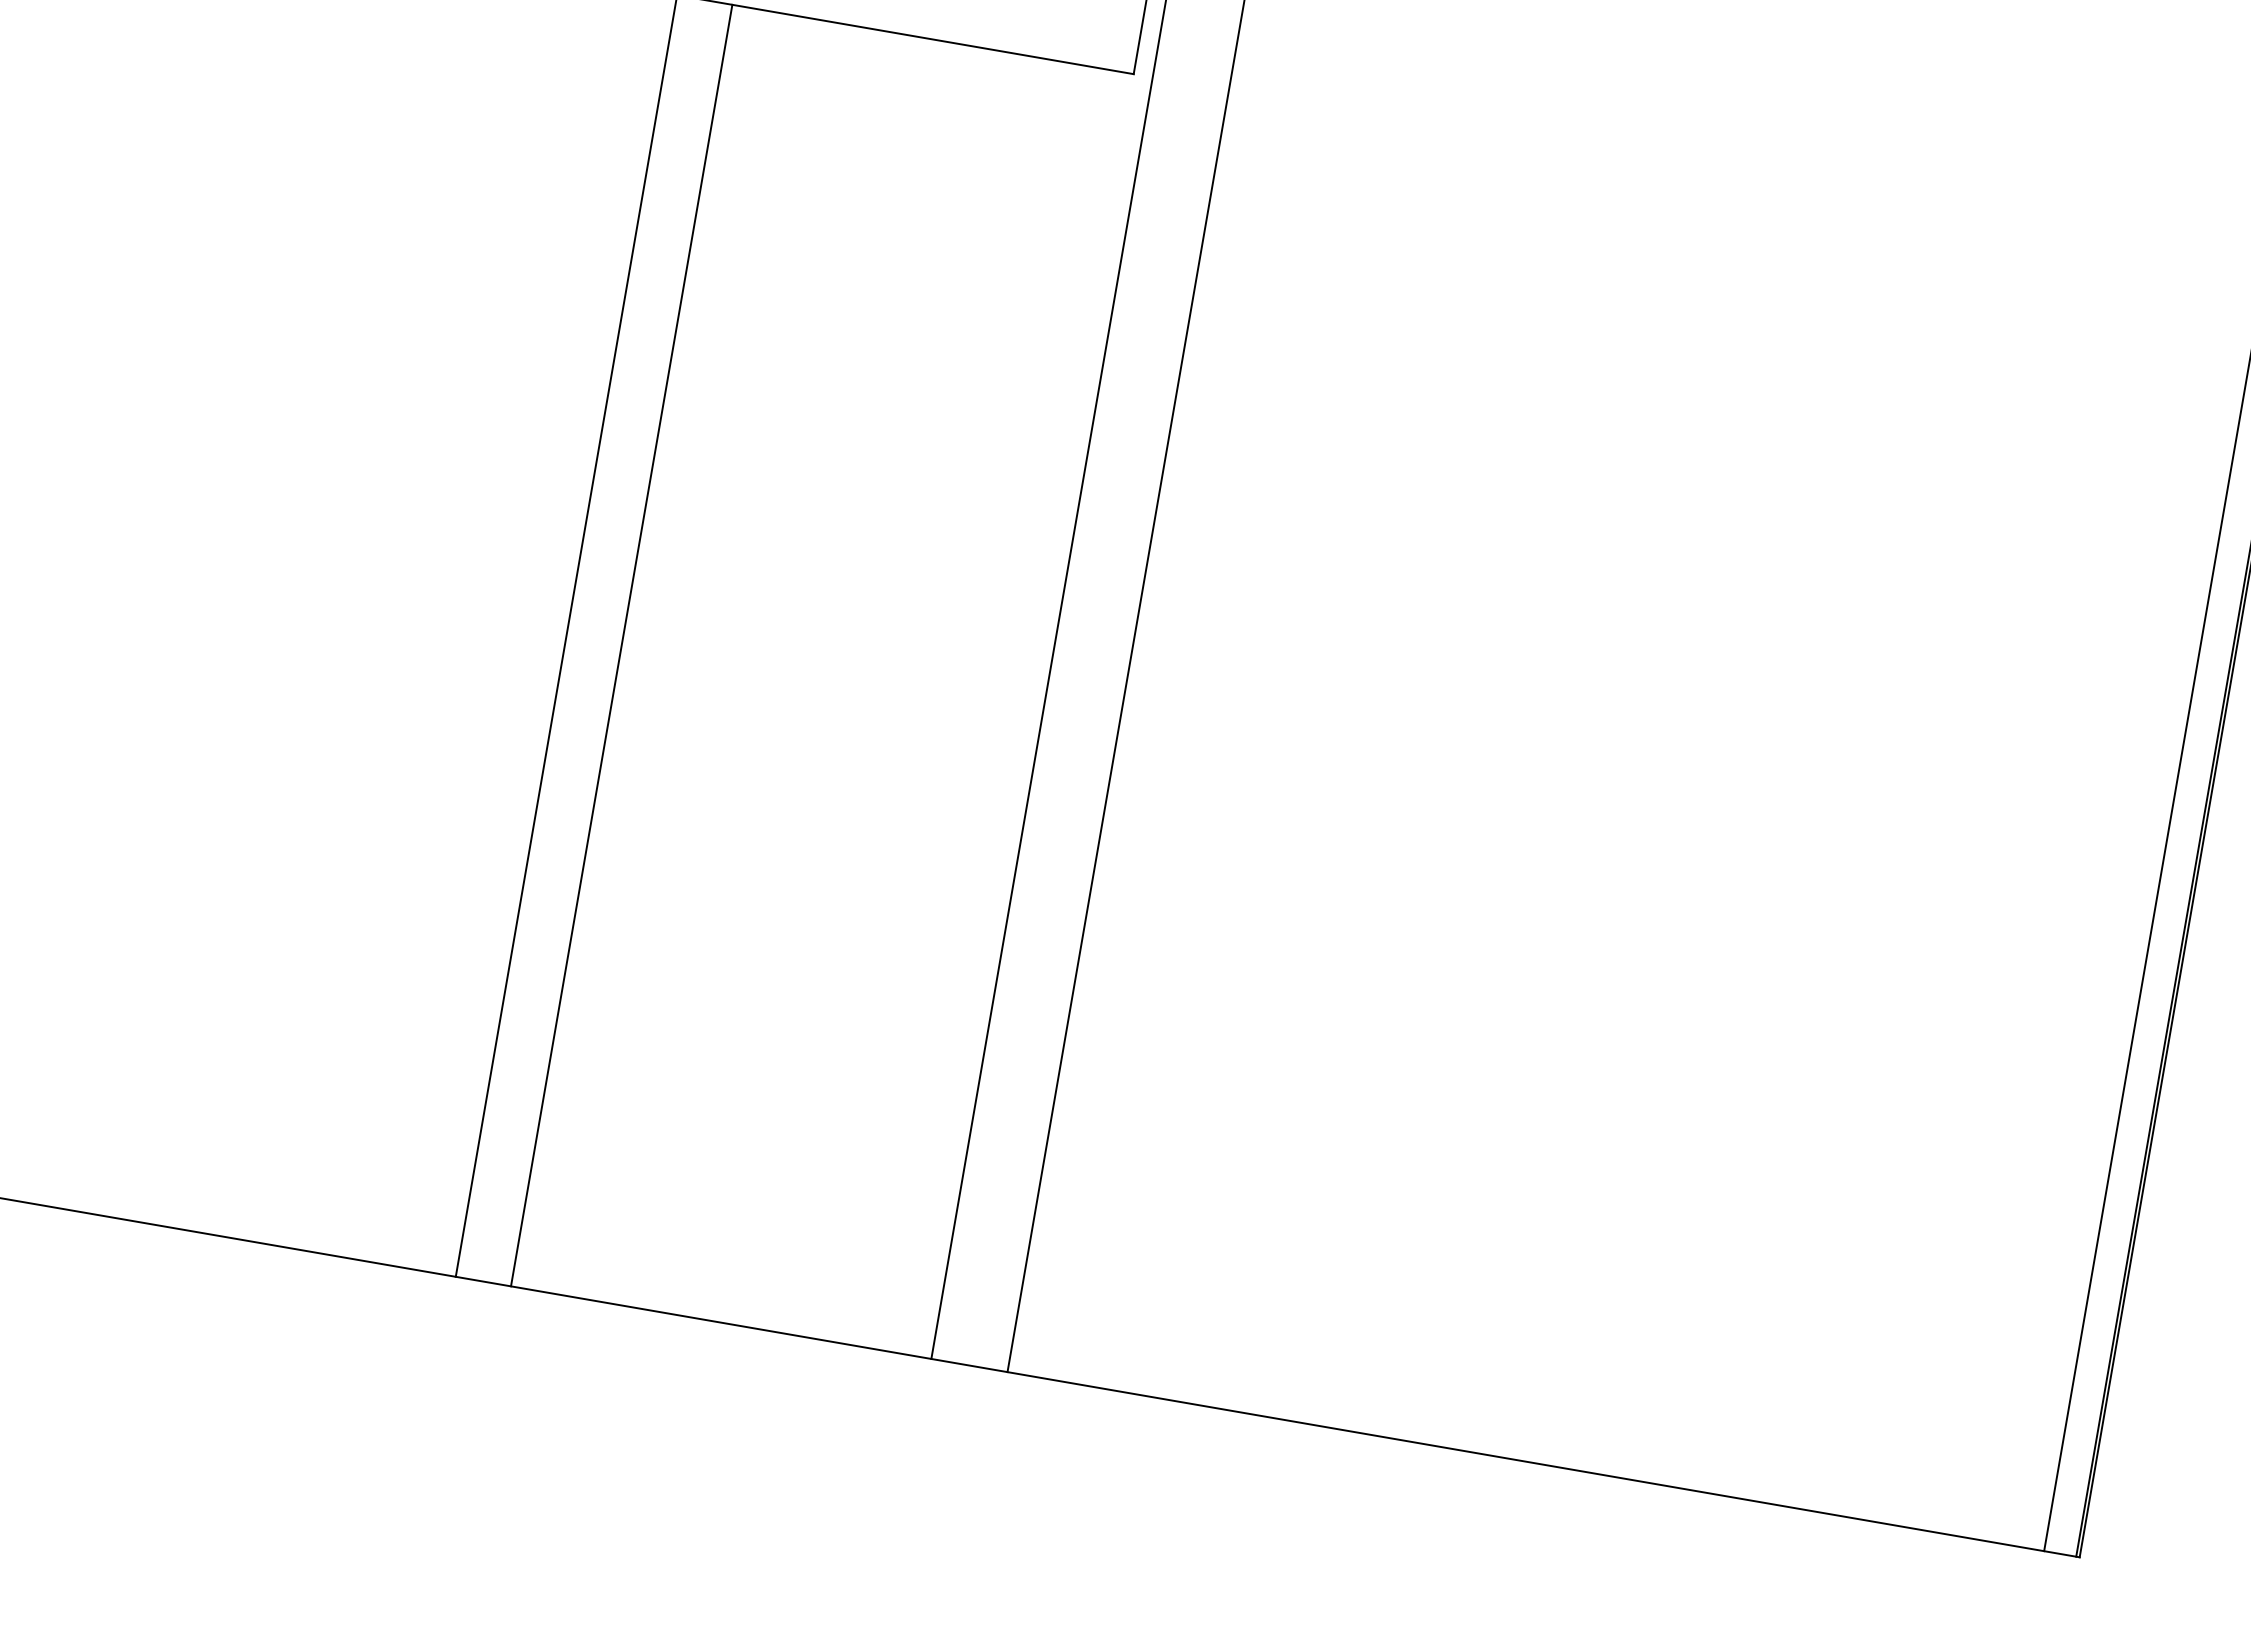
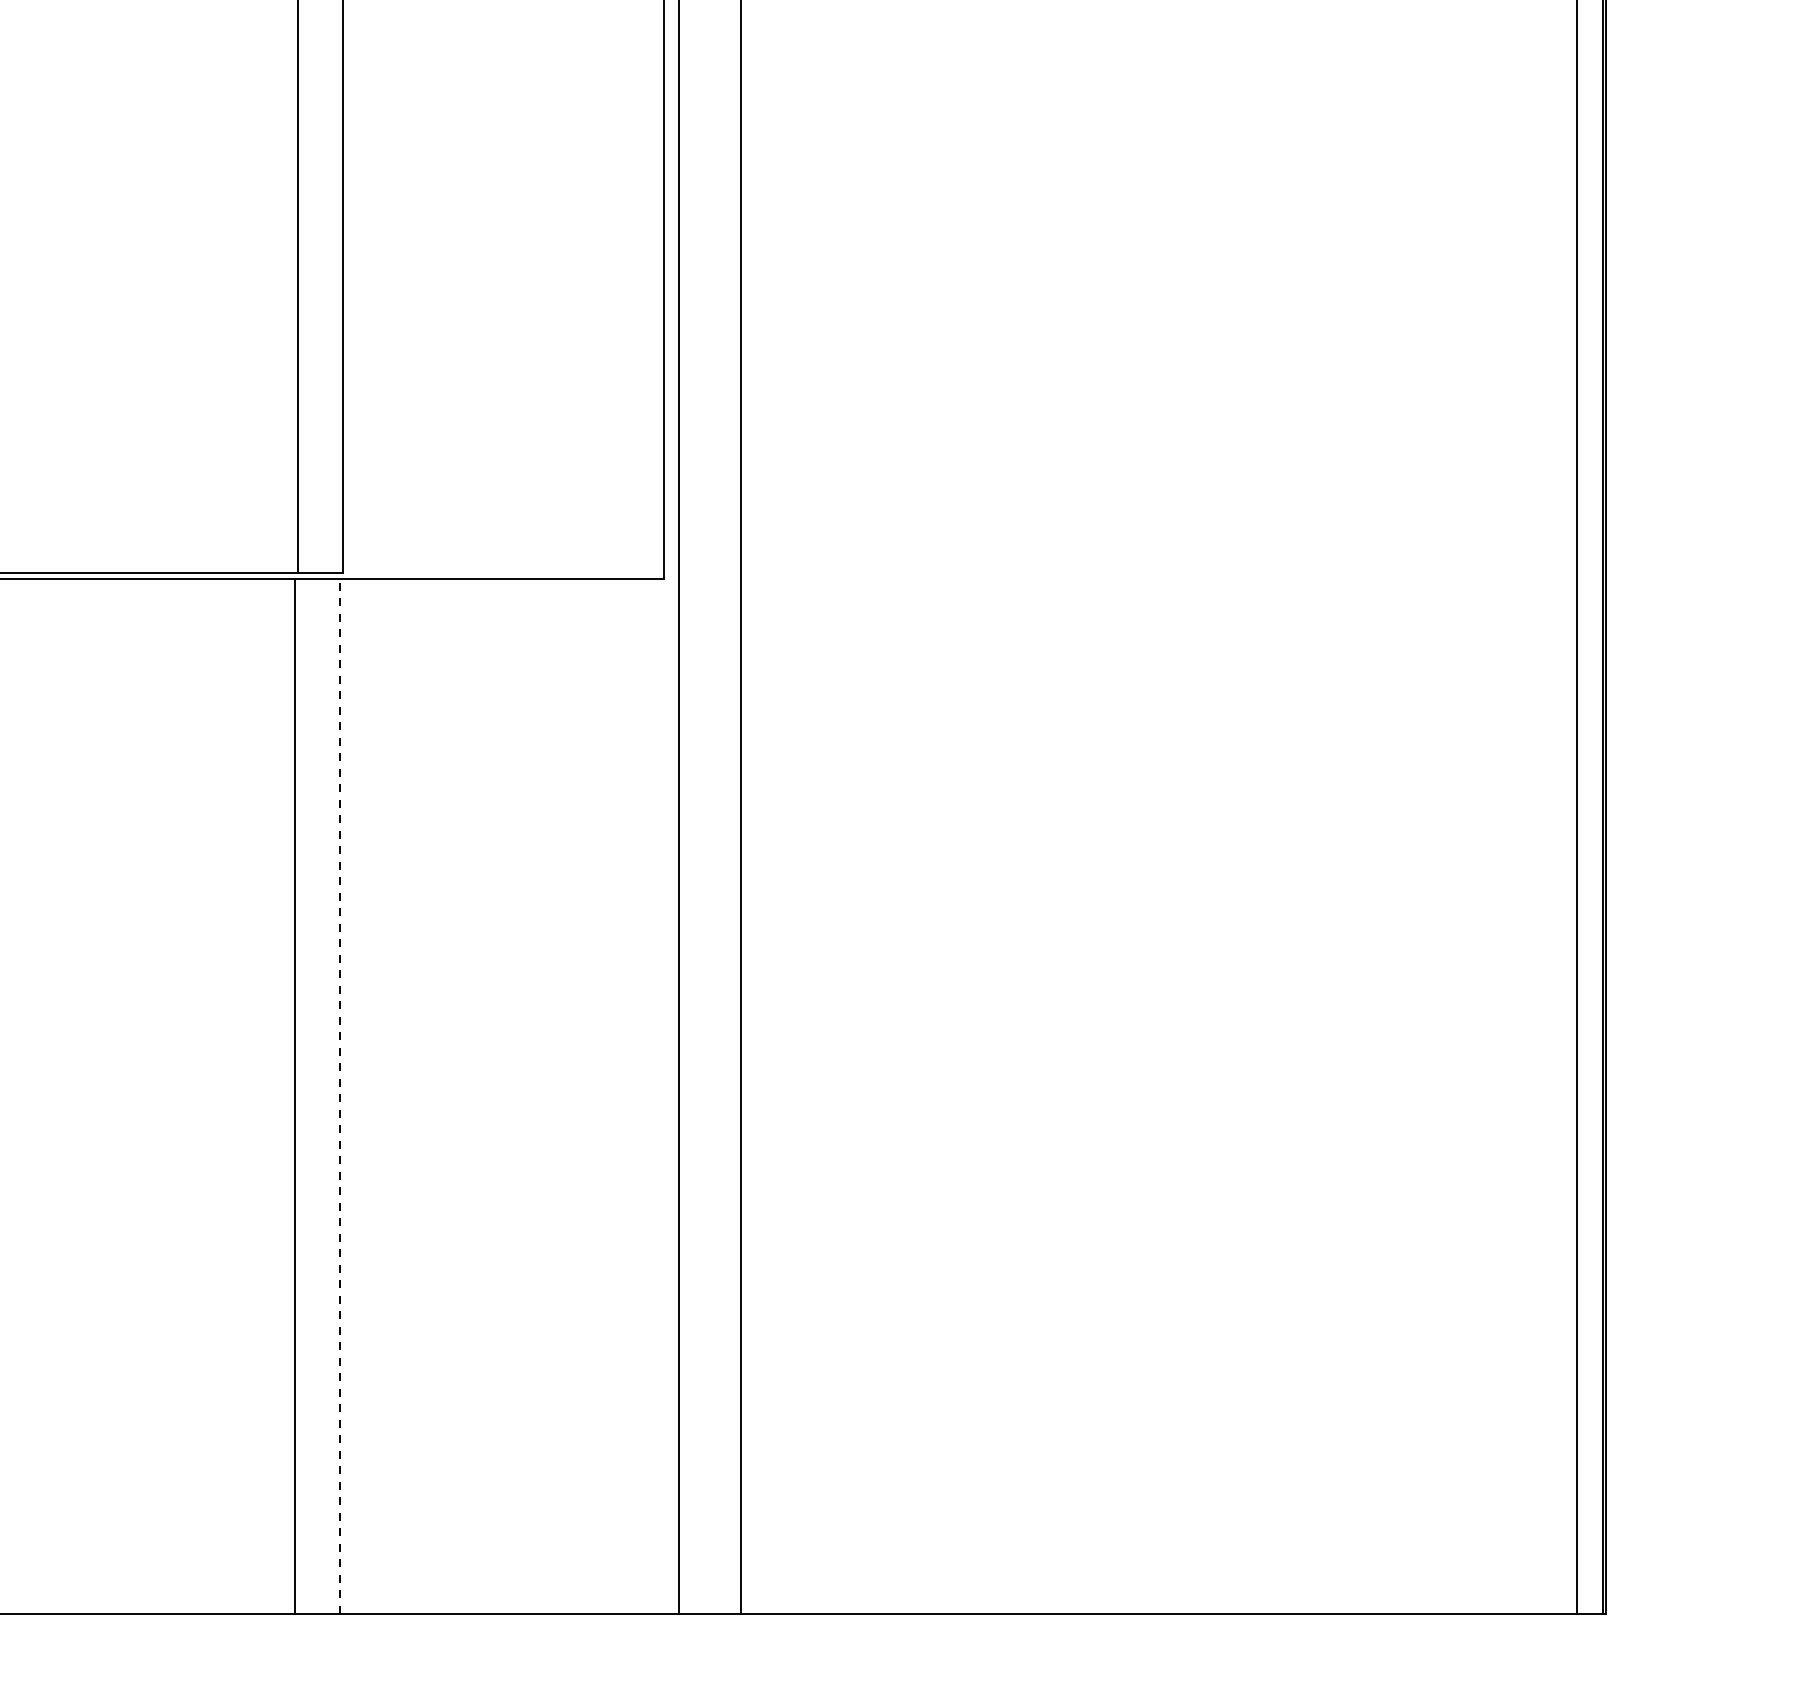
line: (621, 645) -> (339, 1096), solid -> dashed

